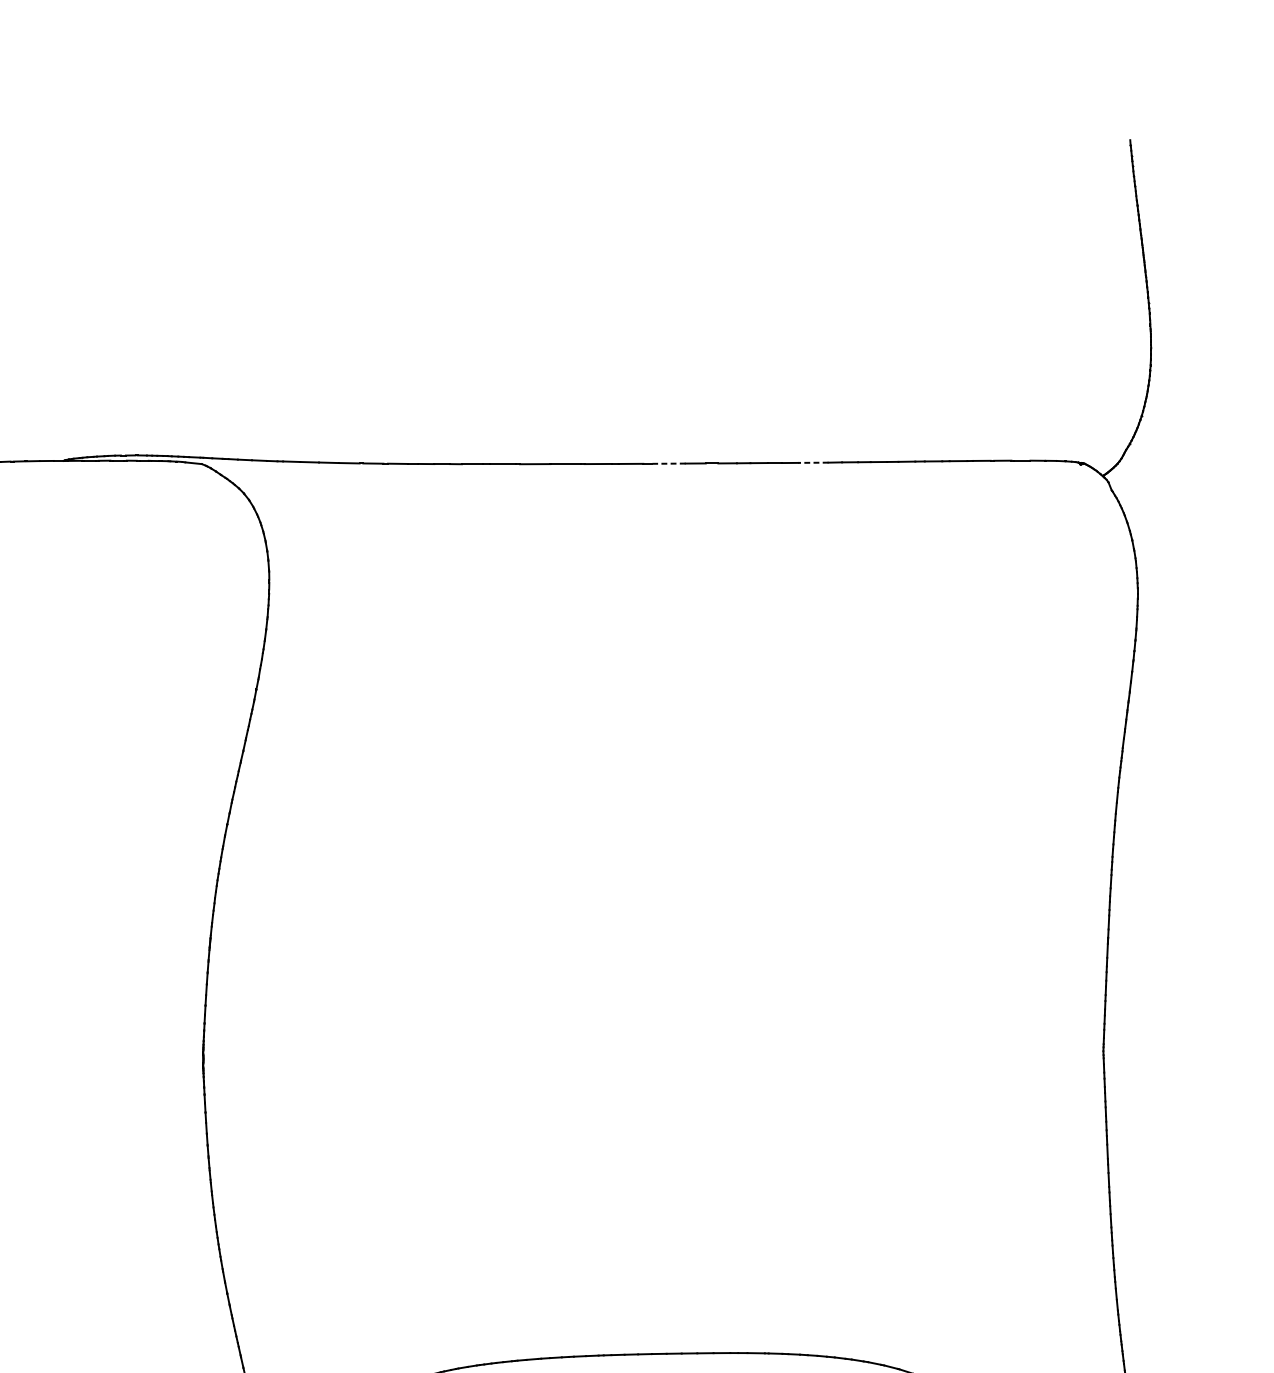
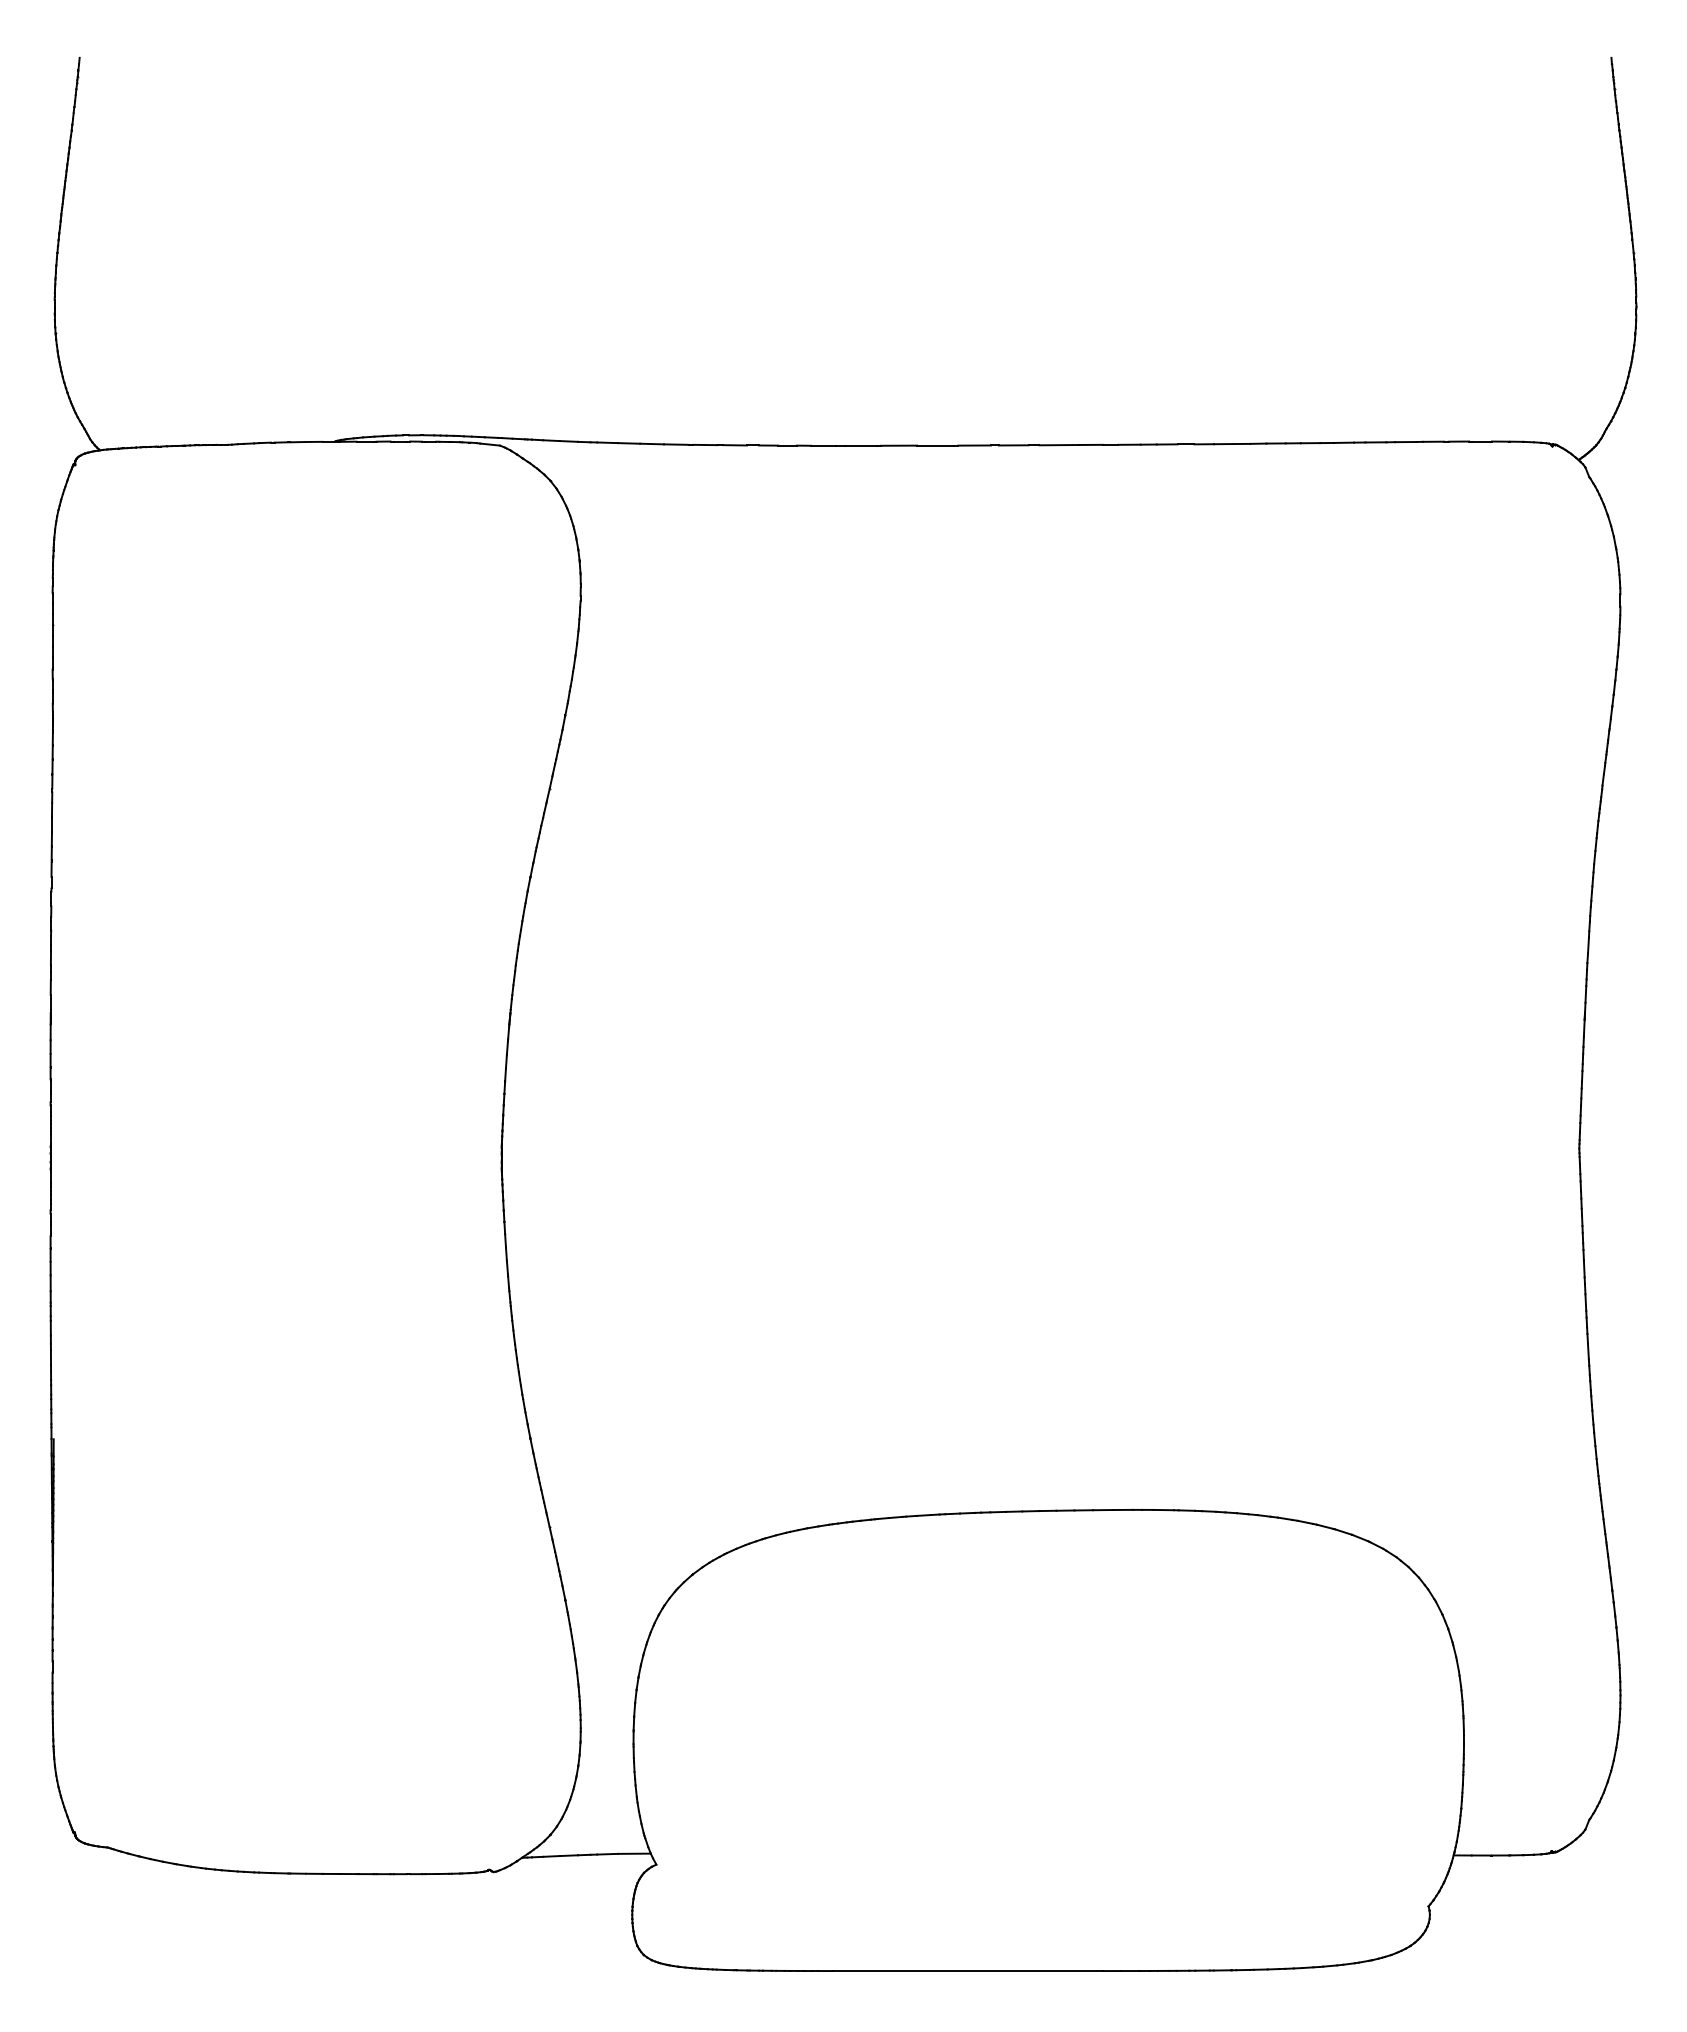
line: (669, 463) -> (1059, 445), dashed -> solid
line: (812, 463) -> (1231, 444), dashed -> solid

